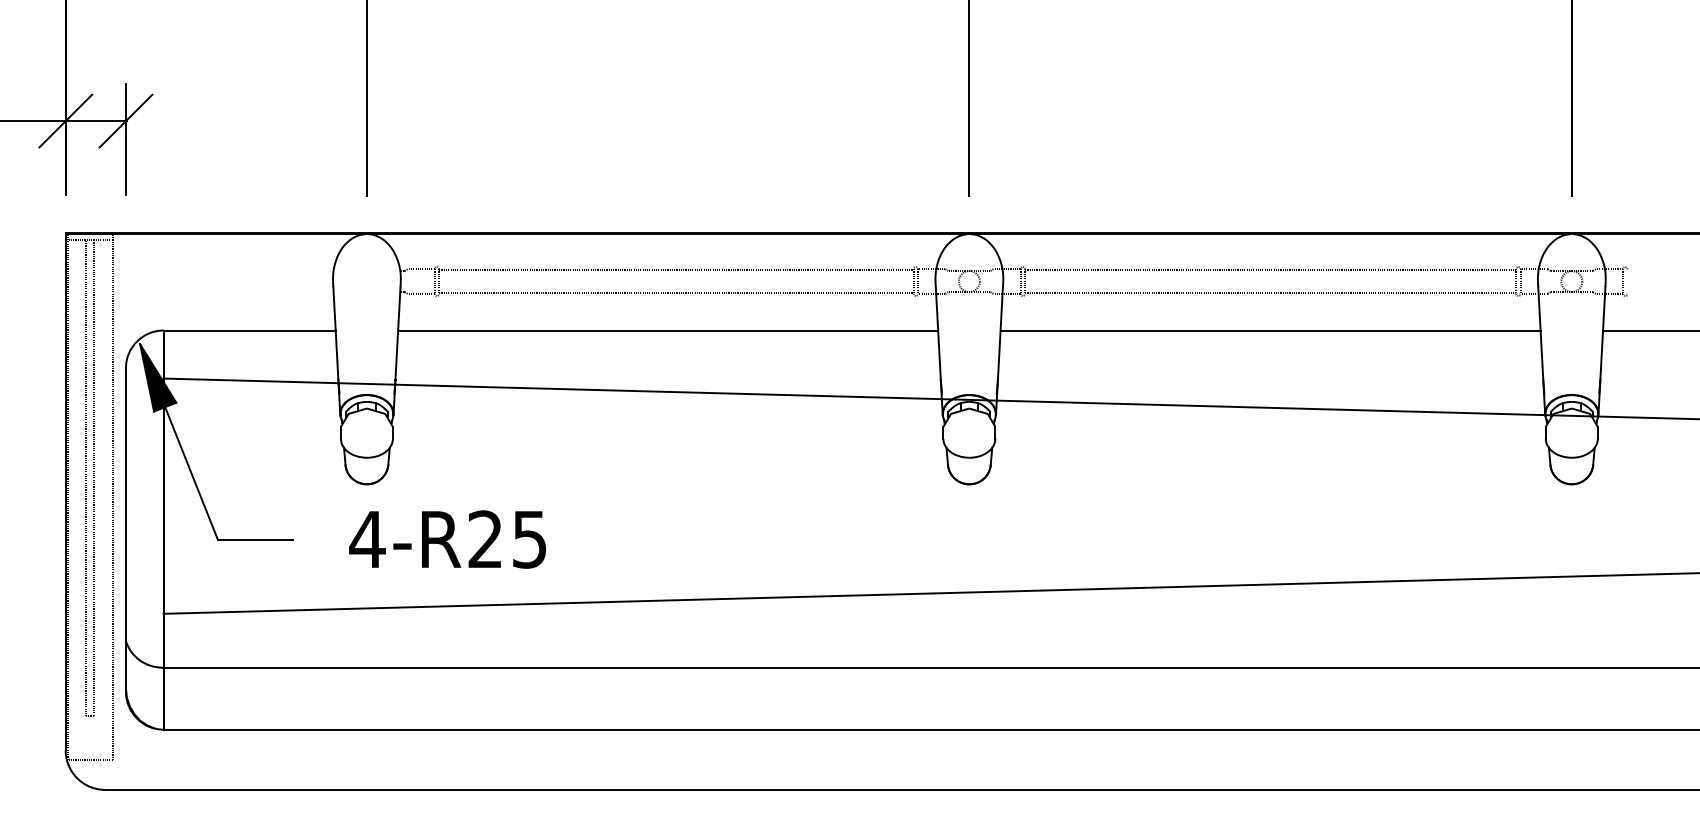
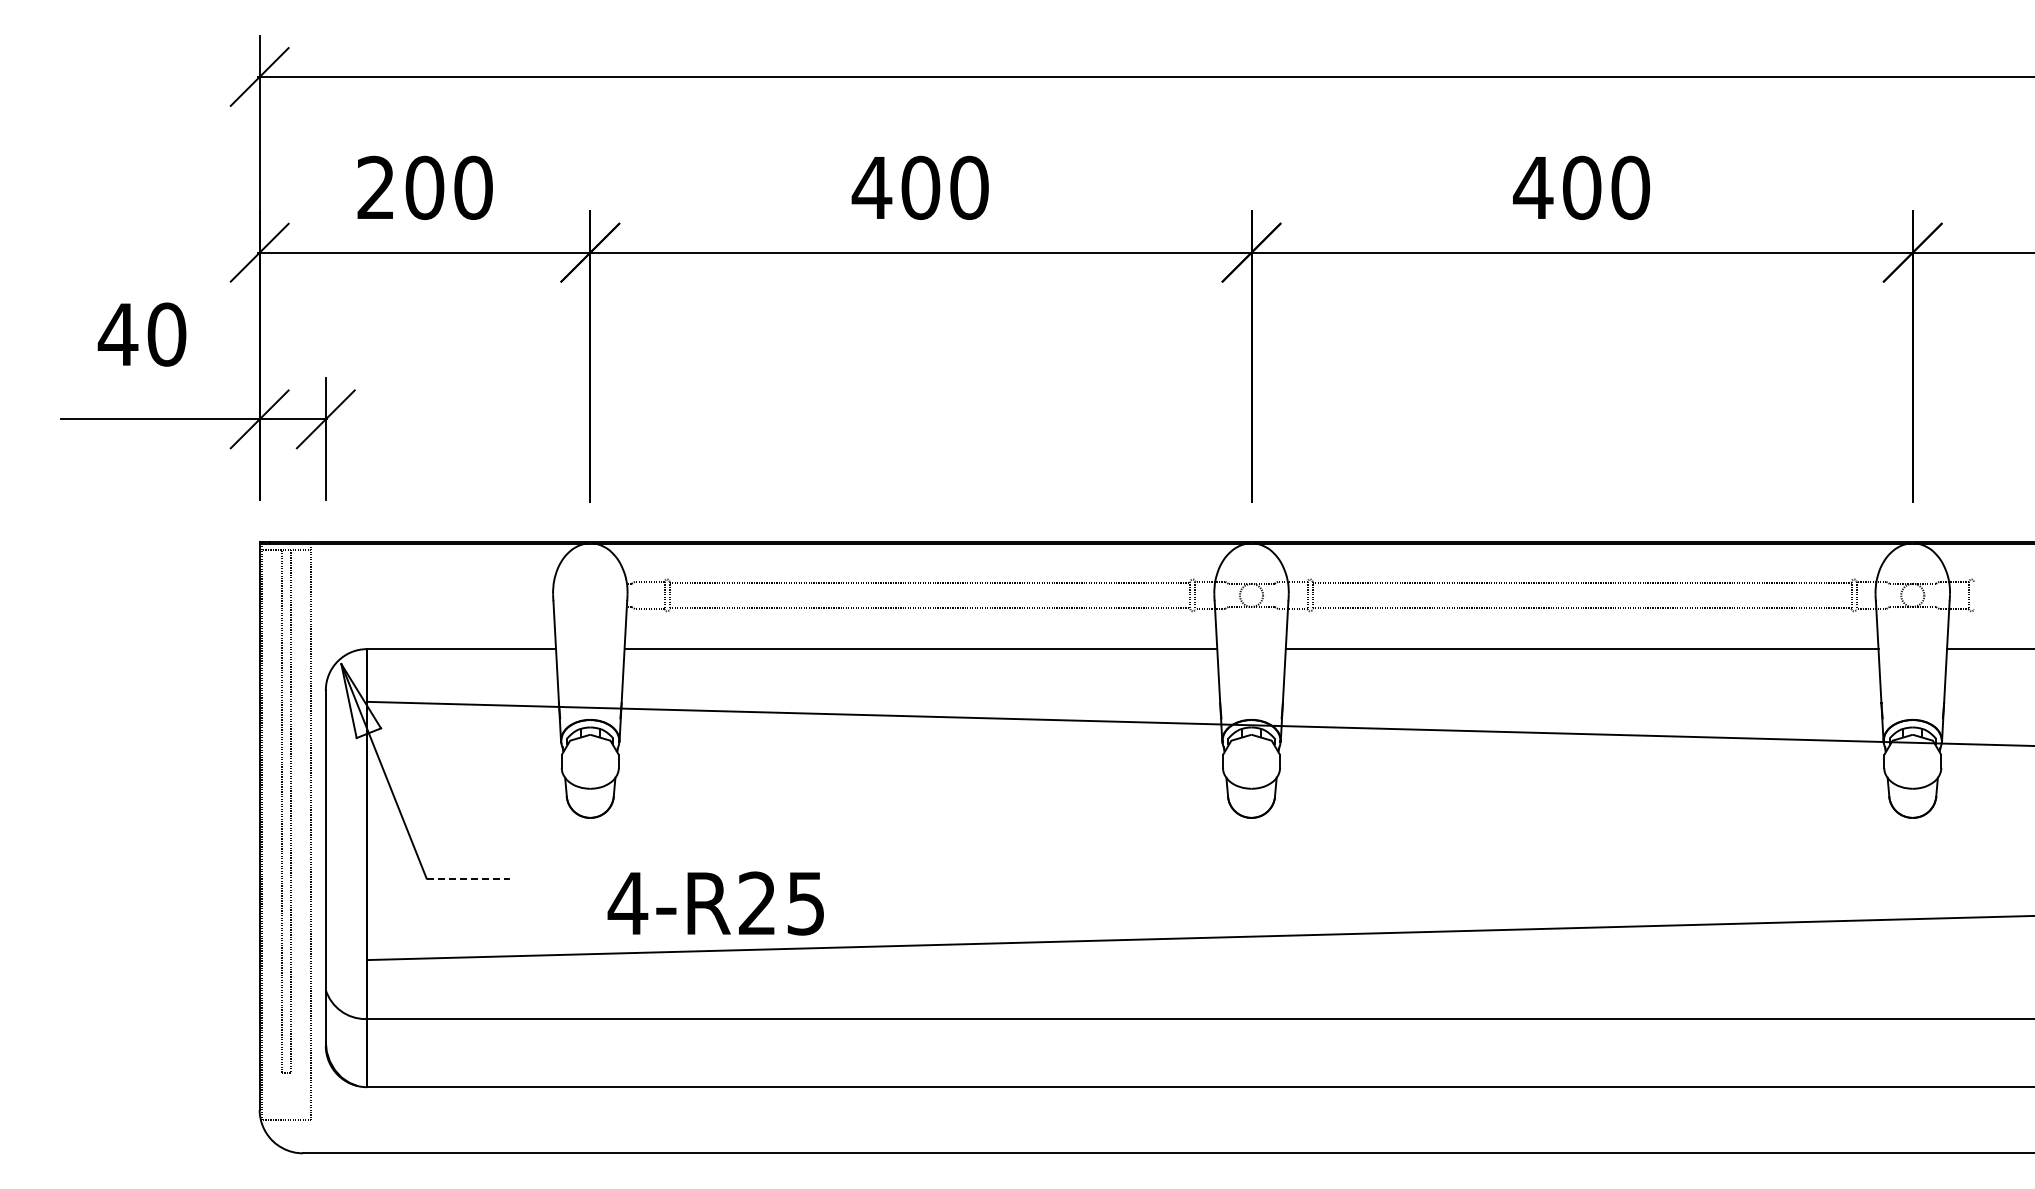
fill: (158, 378) -> (361, 701), removed
line: (255, 539) -> (467, 878), solid -> dashed
text: (447, 539) -> (715, 903), moved

